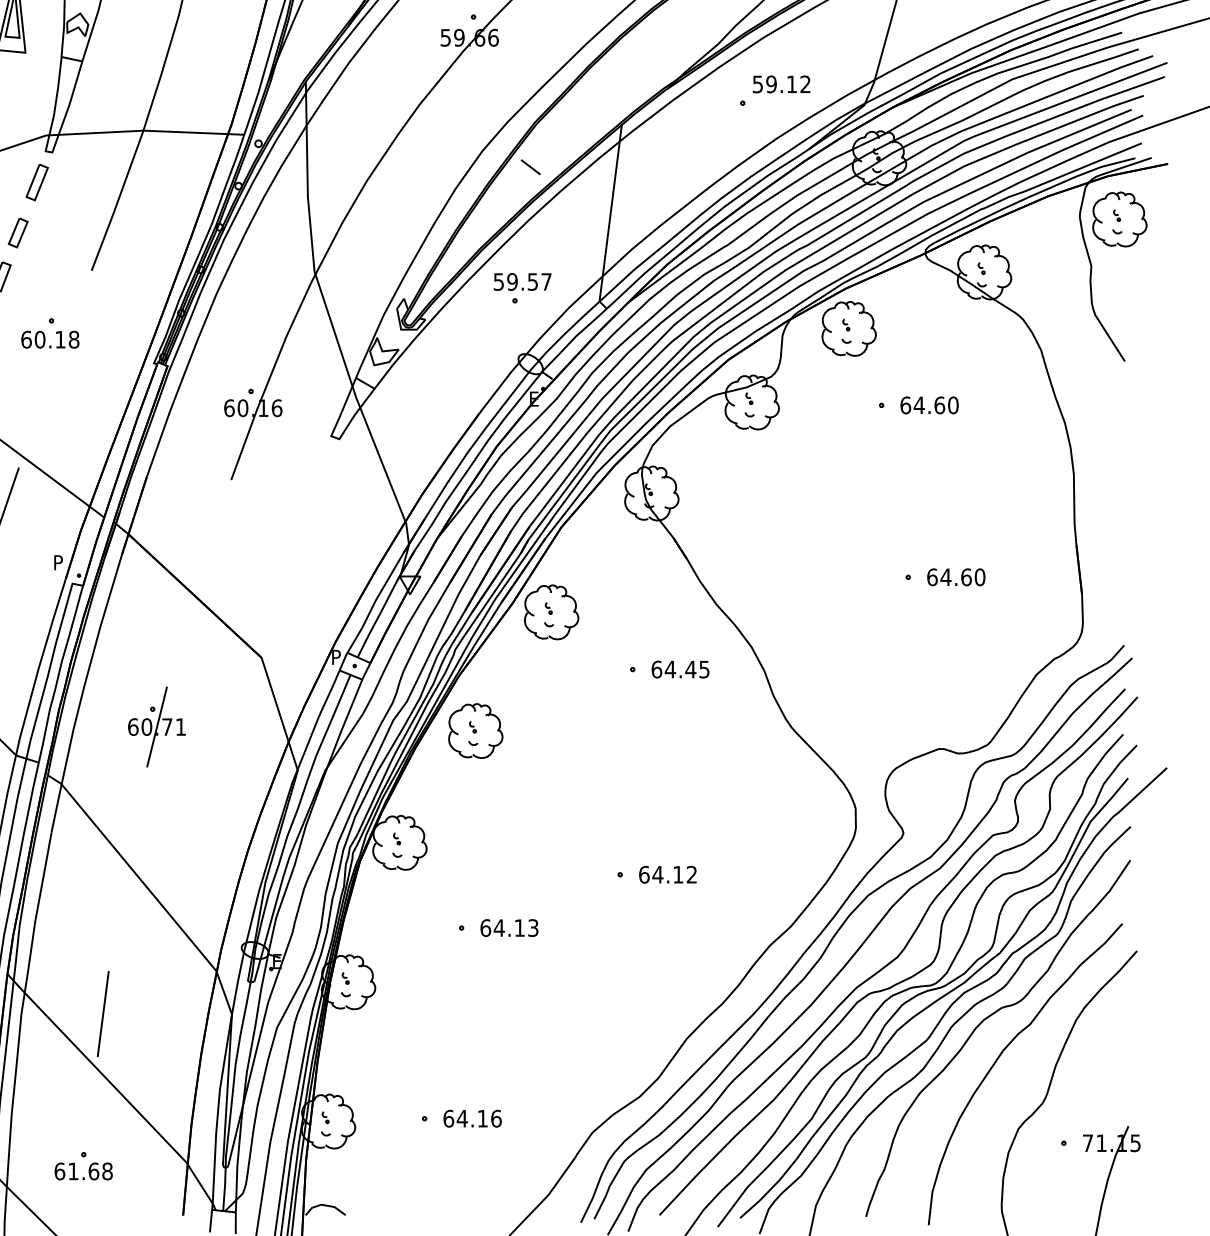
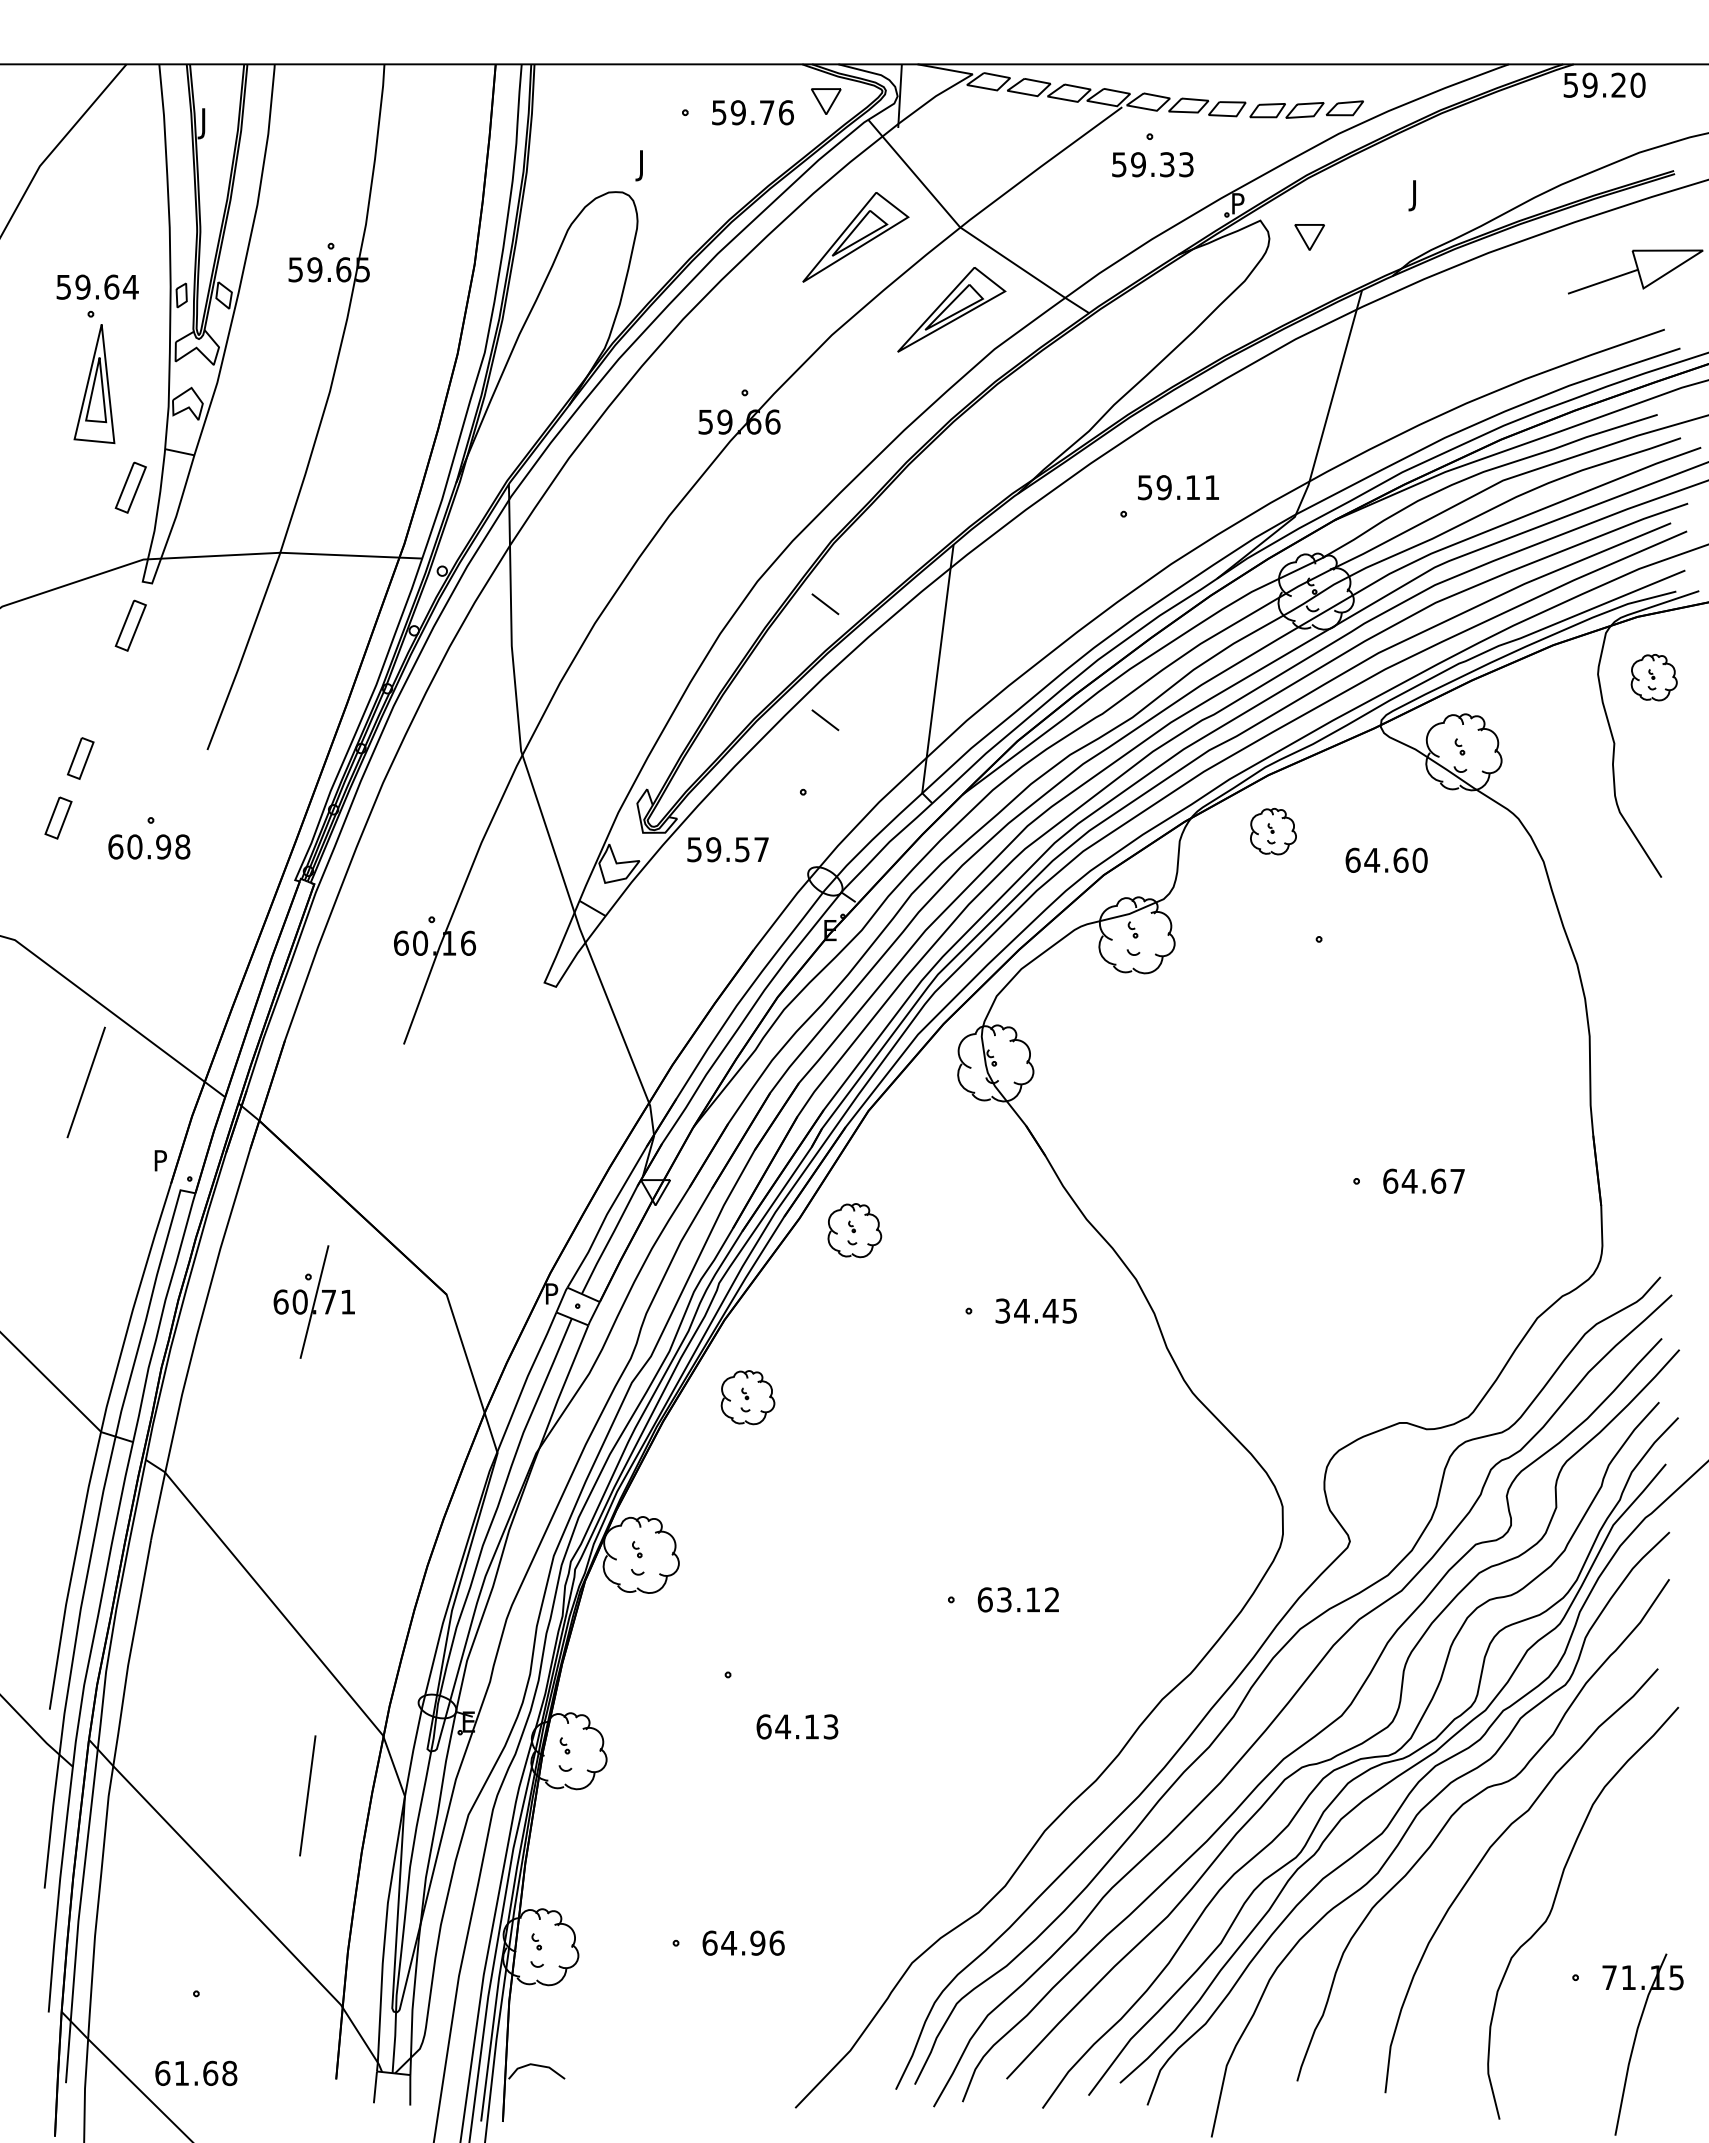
part: (36, 84) -> (130, 487), added
text: (805, 84) -> (1211, 487), 59.12 -> 59.11
part: (1119, 219) -> (1653, 677), size x0.6
part: (18, 232) -> (104, 696), removed
line: (530, 249) -> (825, 720), added
text: (522, 281) -> (727, 849), moved
part: (849, 328) -> (1273, 831), size x0.6
text: (60, 339) -> (163, 846), 60.18 -> 60.98
text: (929, 404) -> (1386, 859), moved
text: (979, 576) -> (1457, 1180), 64.60 -> 64.67
part: (551, 612) -> (854, 1230), size x0.7
text: (656, 669) -> (1002, 1310), 64.45 -> 34.45
part: (156, 726) -> (313, 1301), moved
part: (475, 730) -> (747, 1397), size x0.7
text: (658, 874) -> (1004, 1599), 64.12 -> 63.12
text: (509, 927) -> (797, 1726), moved
line: (103, 1013) -> (307, 1795), moved
text: (482, 1118) -> (757, 1942), 64.16 -> 64.96
text: (83, 1170) -> (196, 2072), moved

